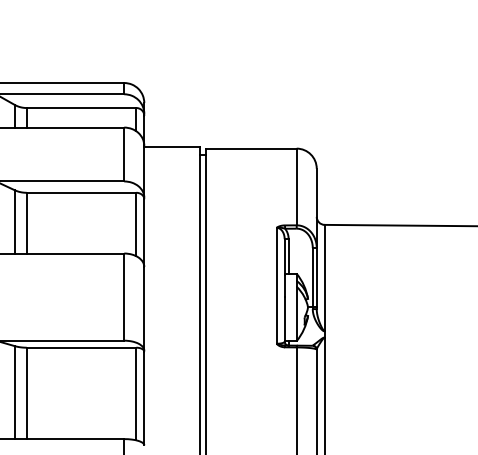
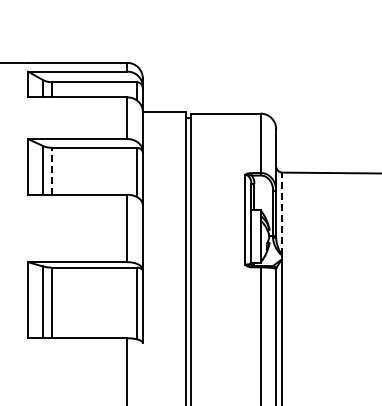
line: (26, 222) -> (51, 170), solid -> dashed
line: (324, 277) -> (282, 213), solid -> dashed

